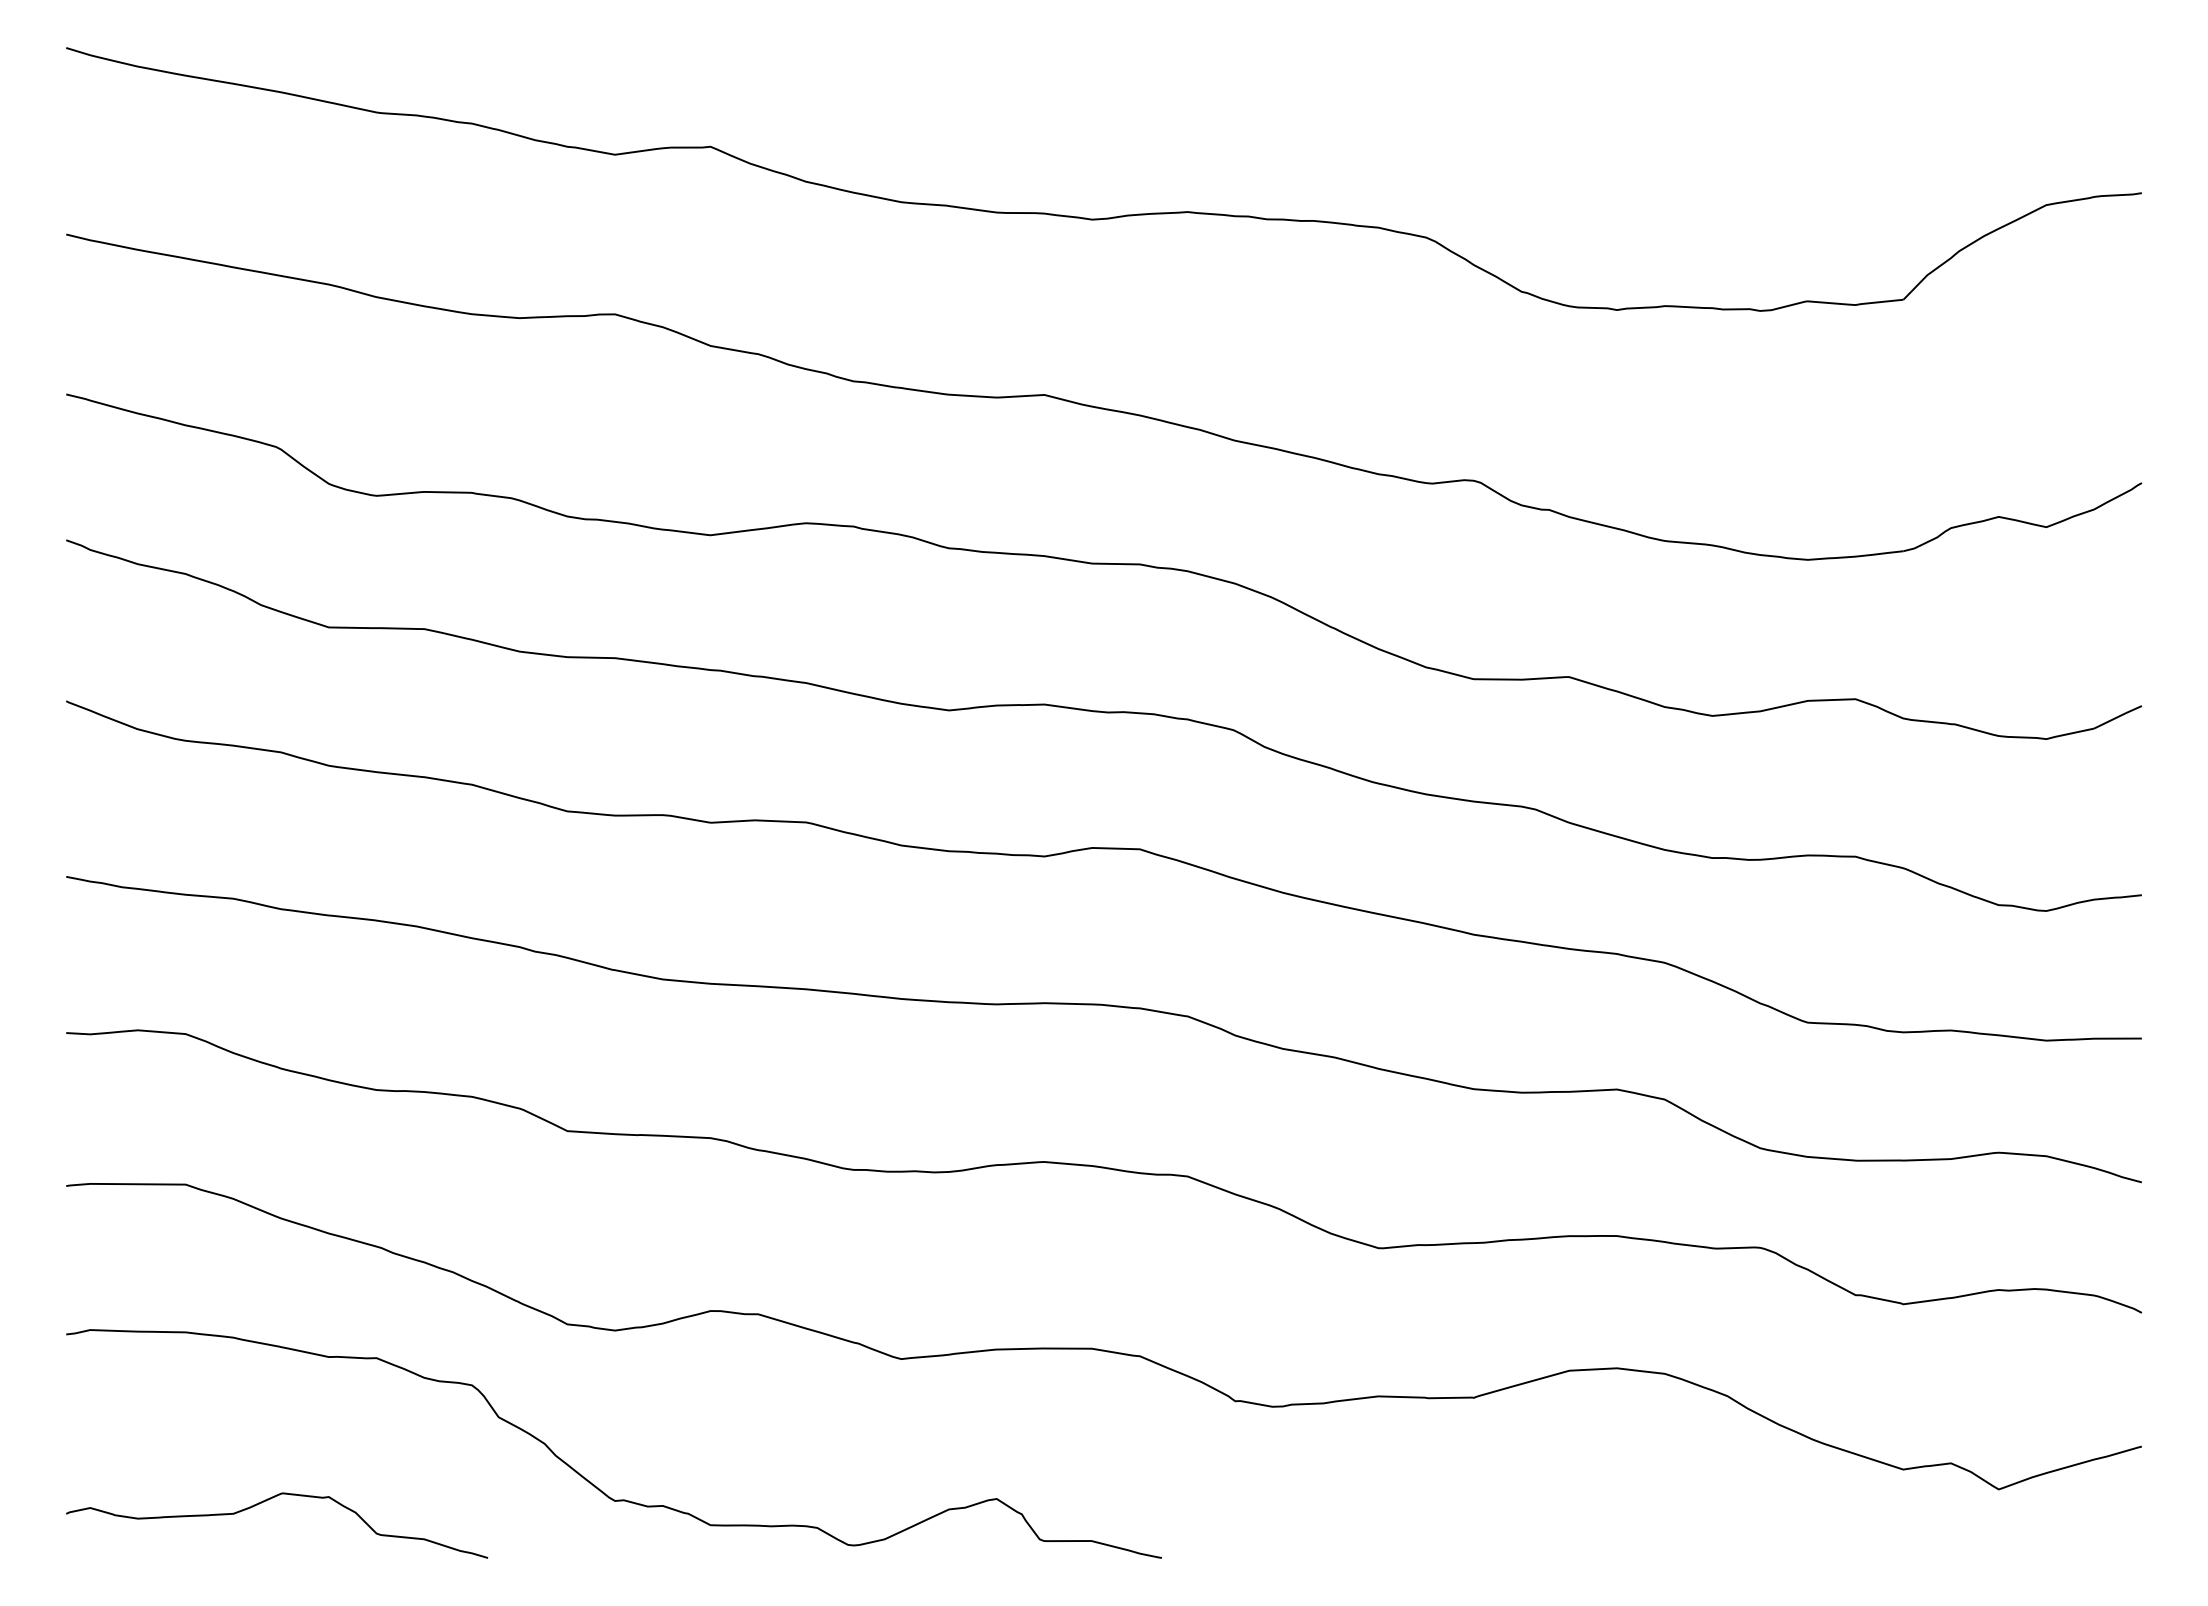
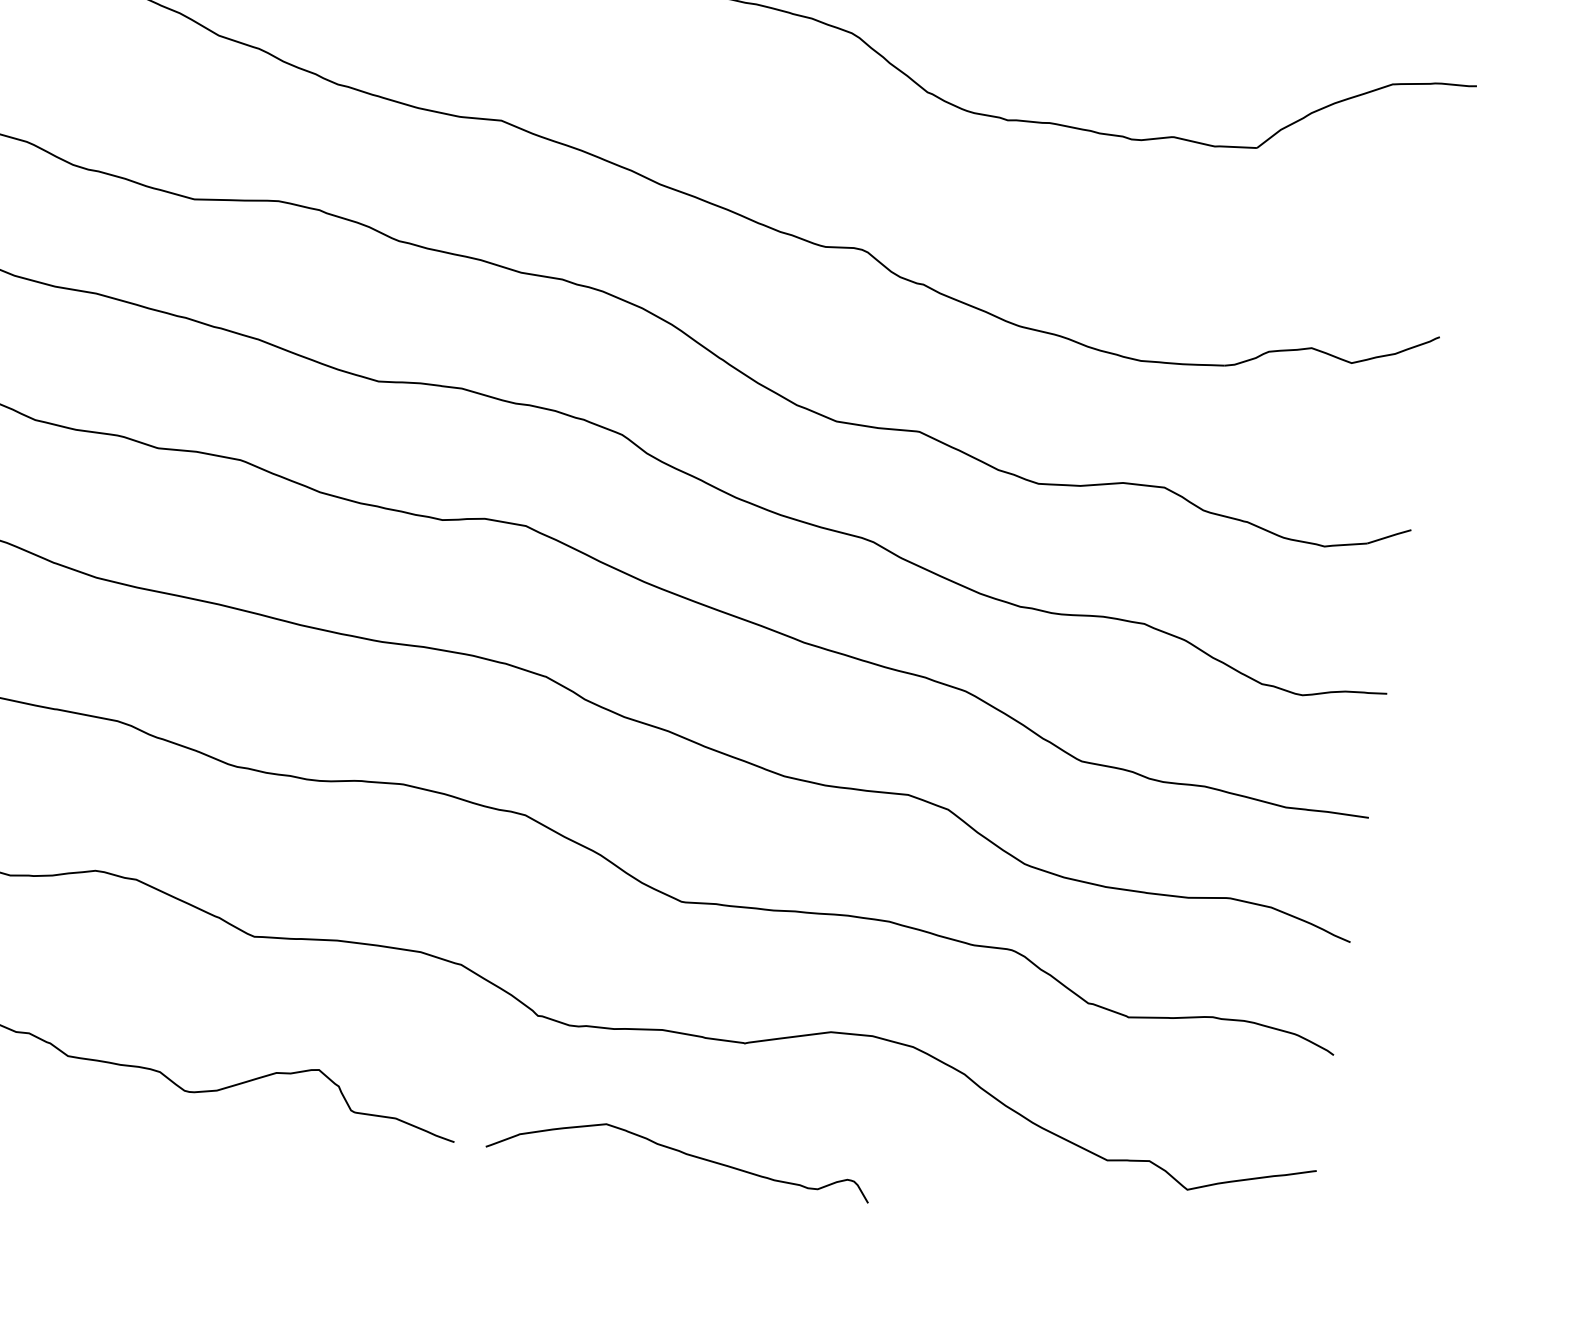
curve: (1420, 1532) -> (681, 1153), added

